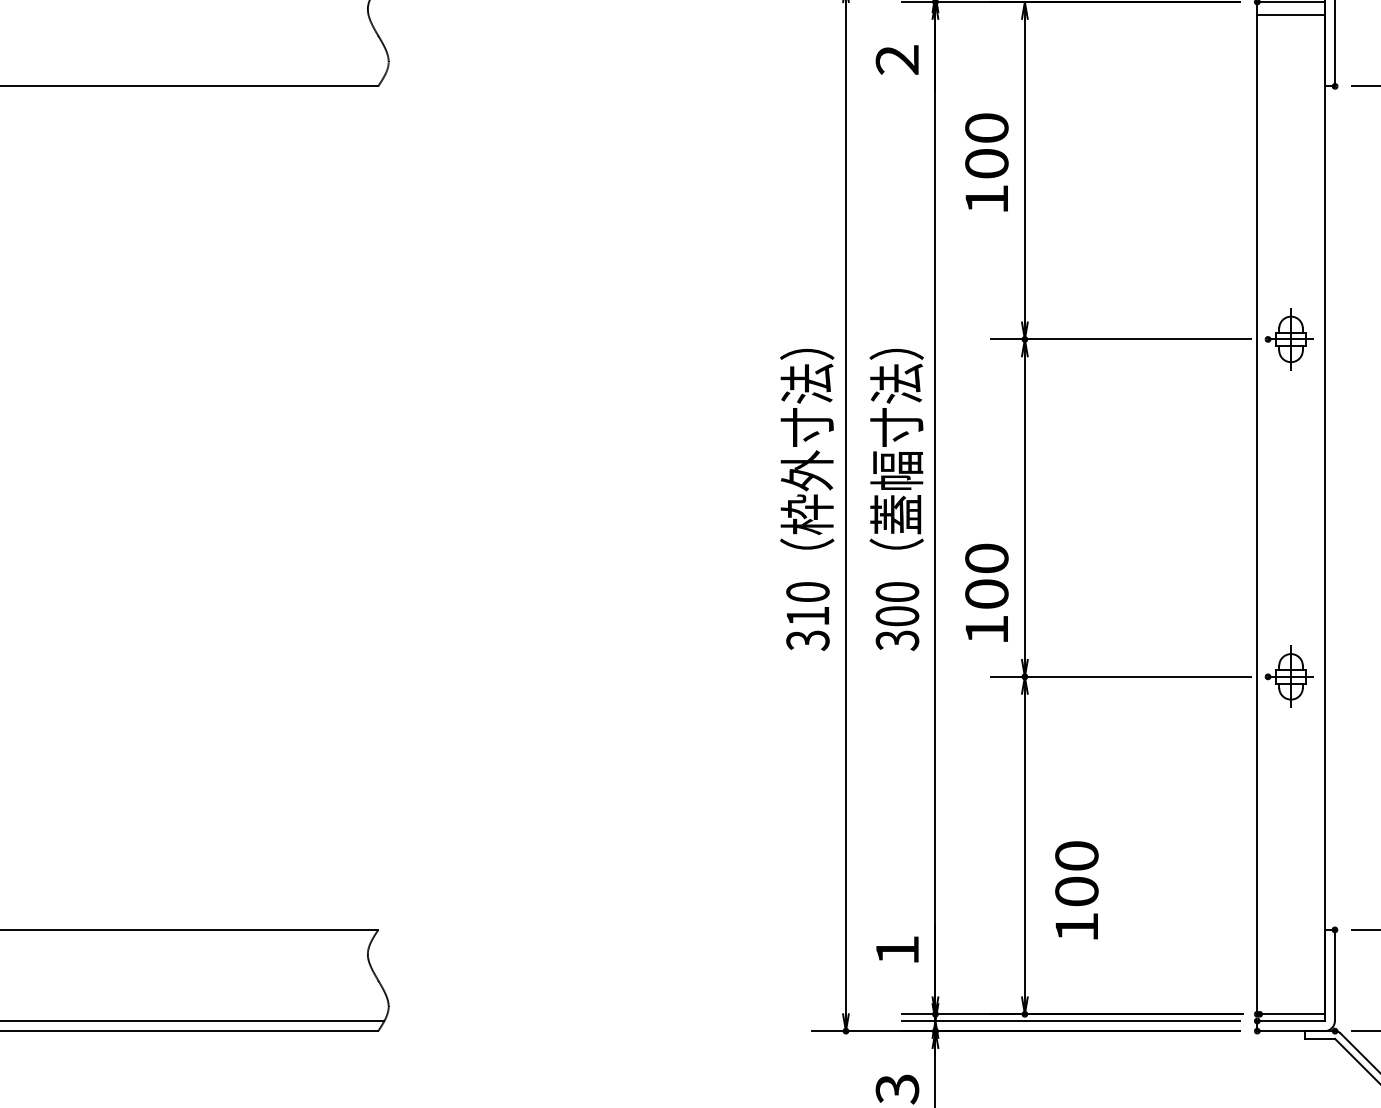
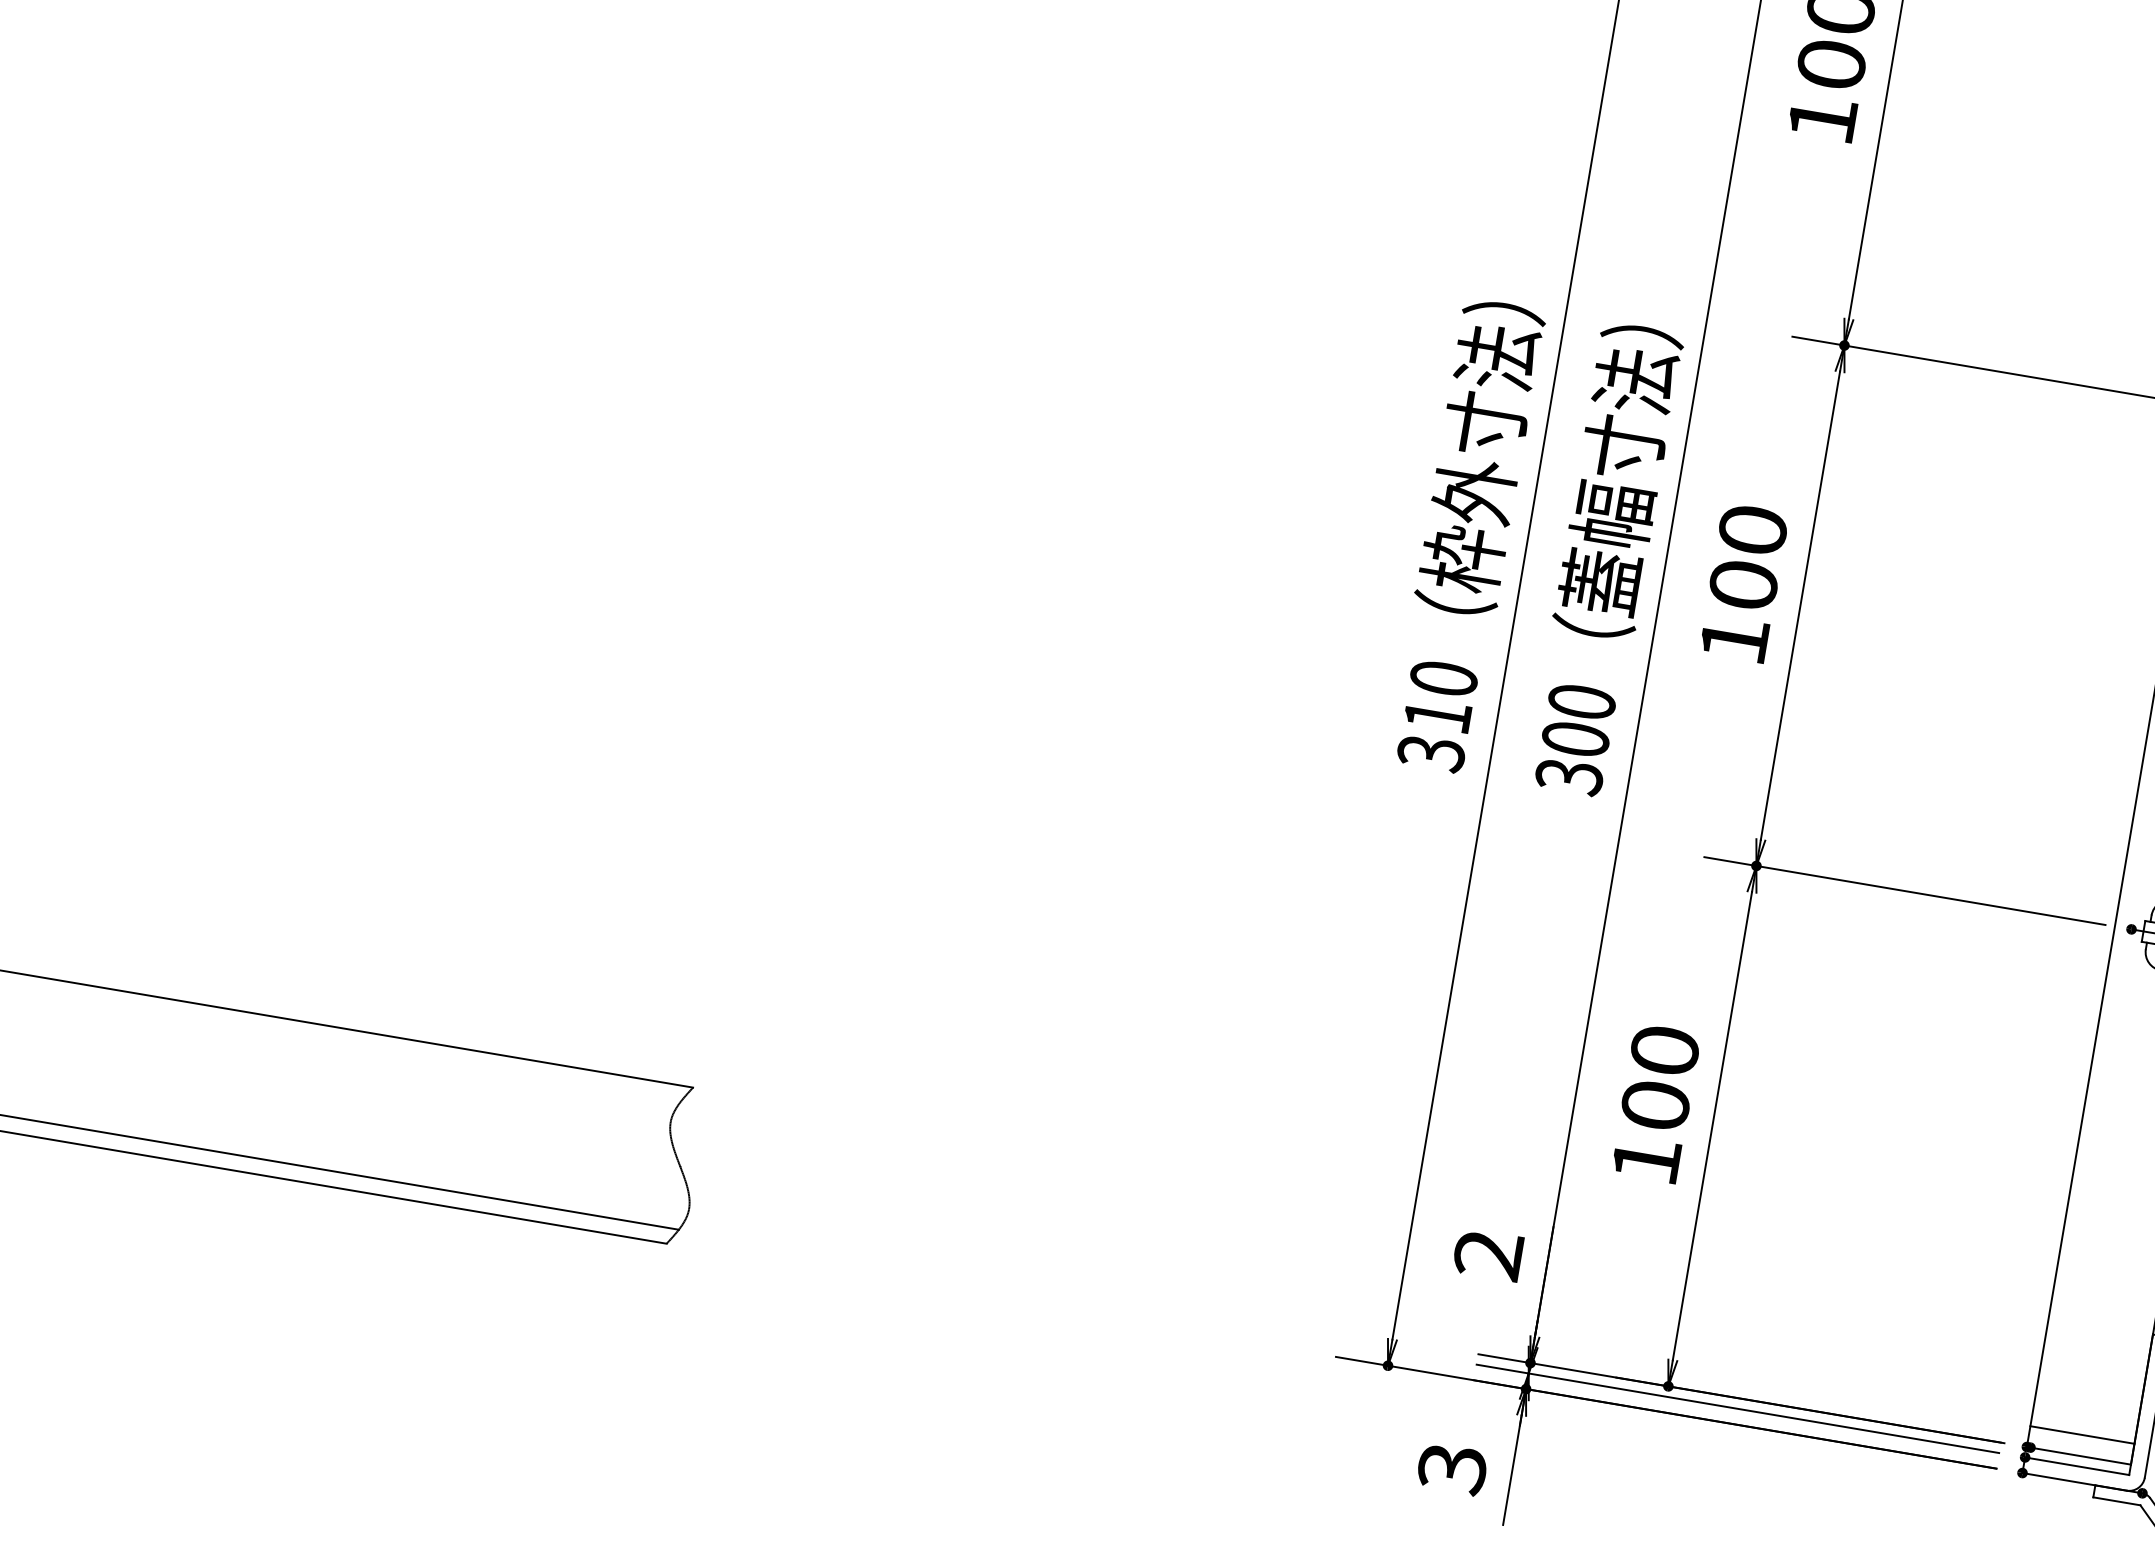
text: (986, 592) -> (1743, 582), moved
text: (1076, 890) -> (1655, 1103), moved
text: (896, 950) -> (1487, 1254), 1 -> 2
line: (1290, 1000) -> (2081, 1434), added

